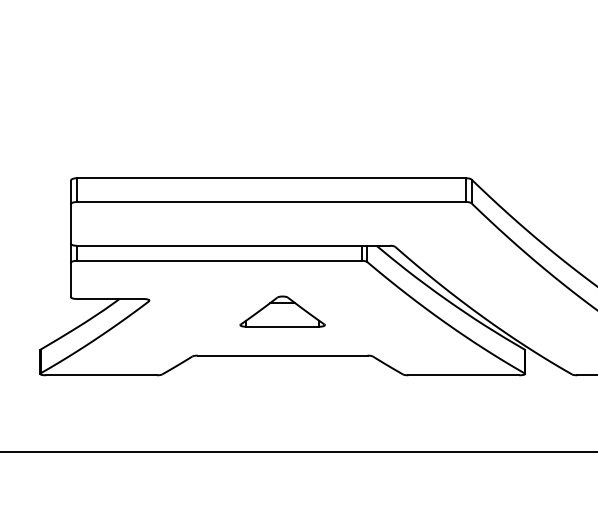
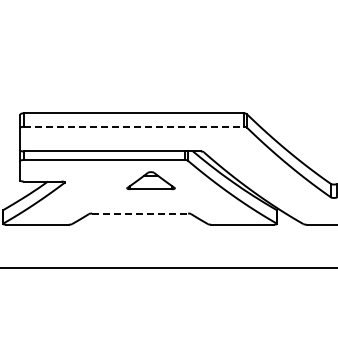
line: (272, 201) -> (134, 126), solid -> dashed
part: (281, 311) -> (150, 180), moved
line: (283, 355) -> (140, 213), solid -> dashed

